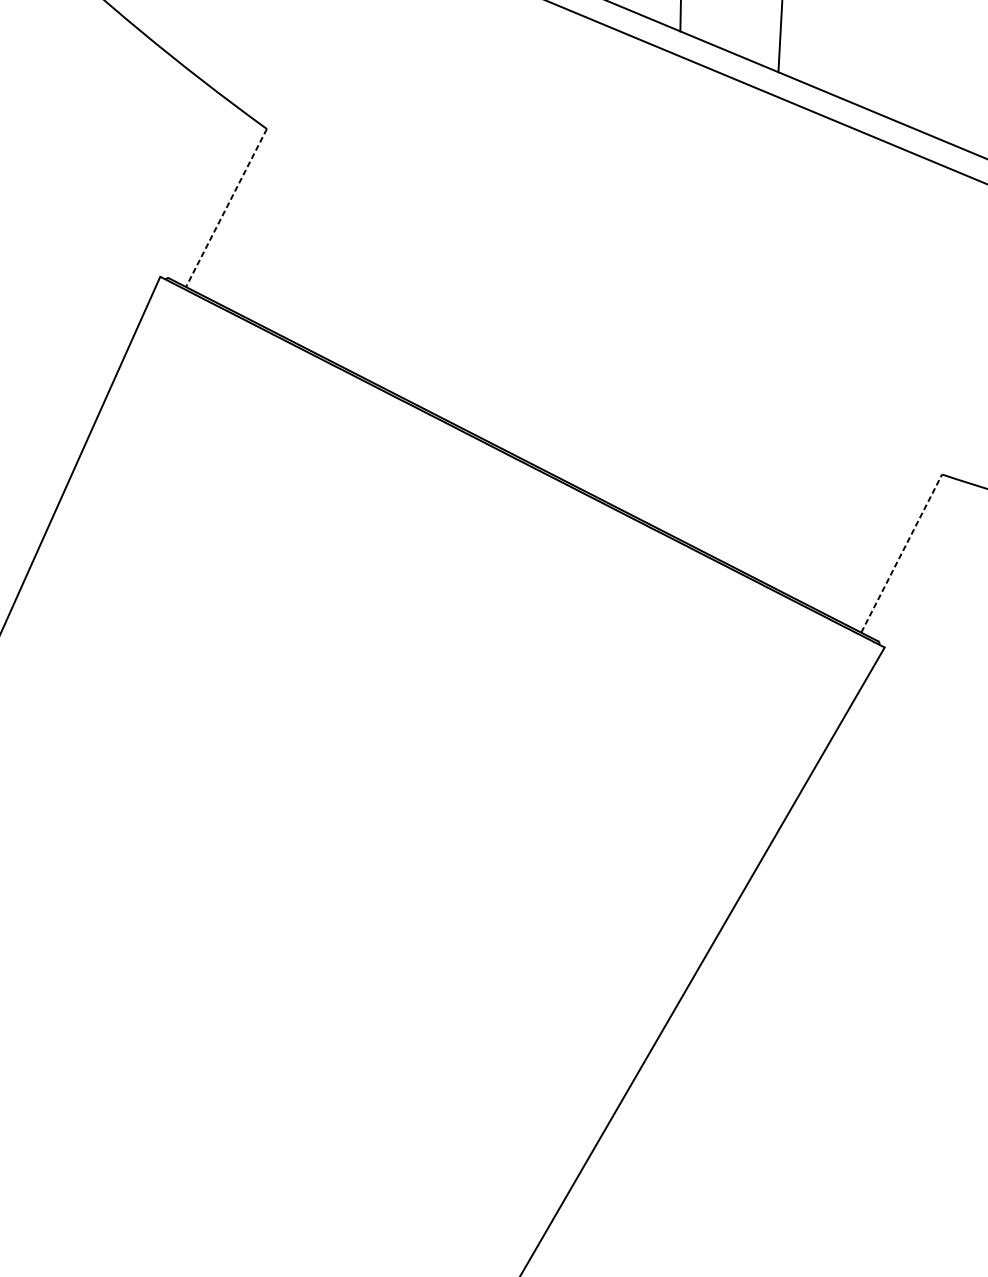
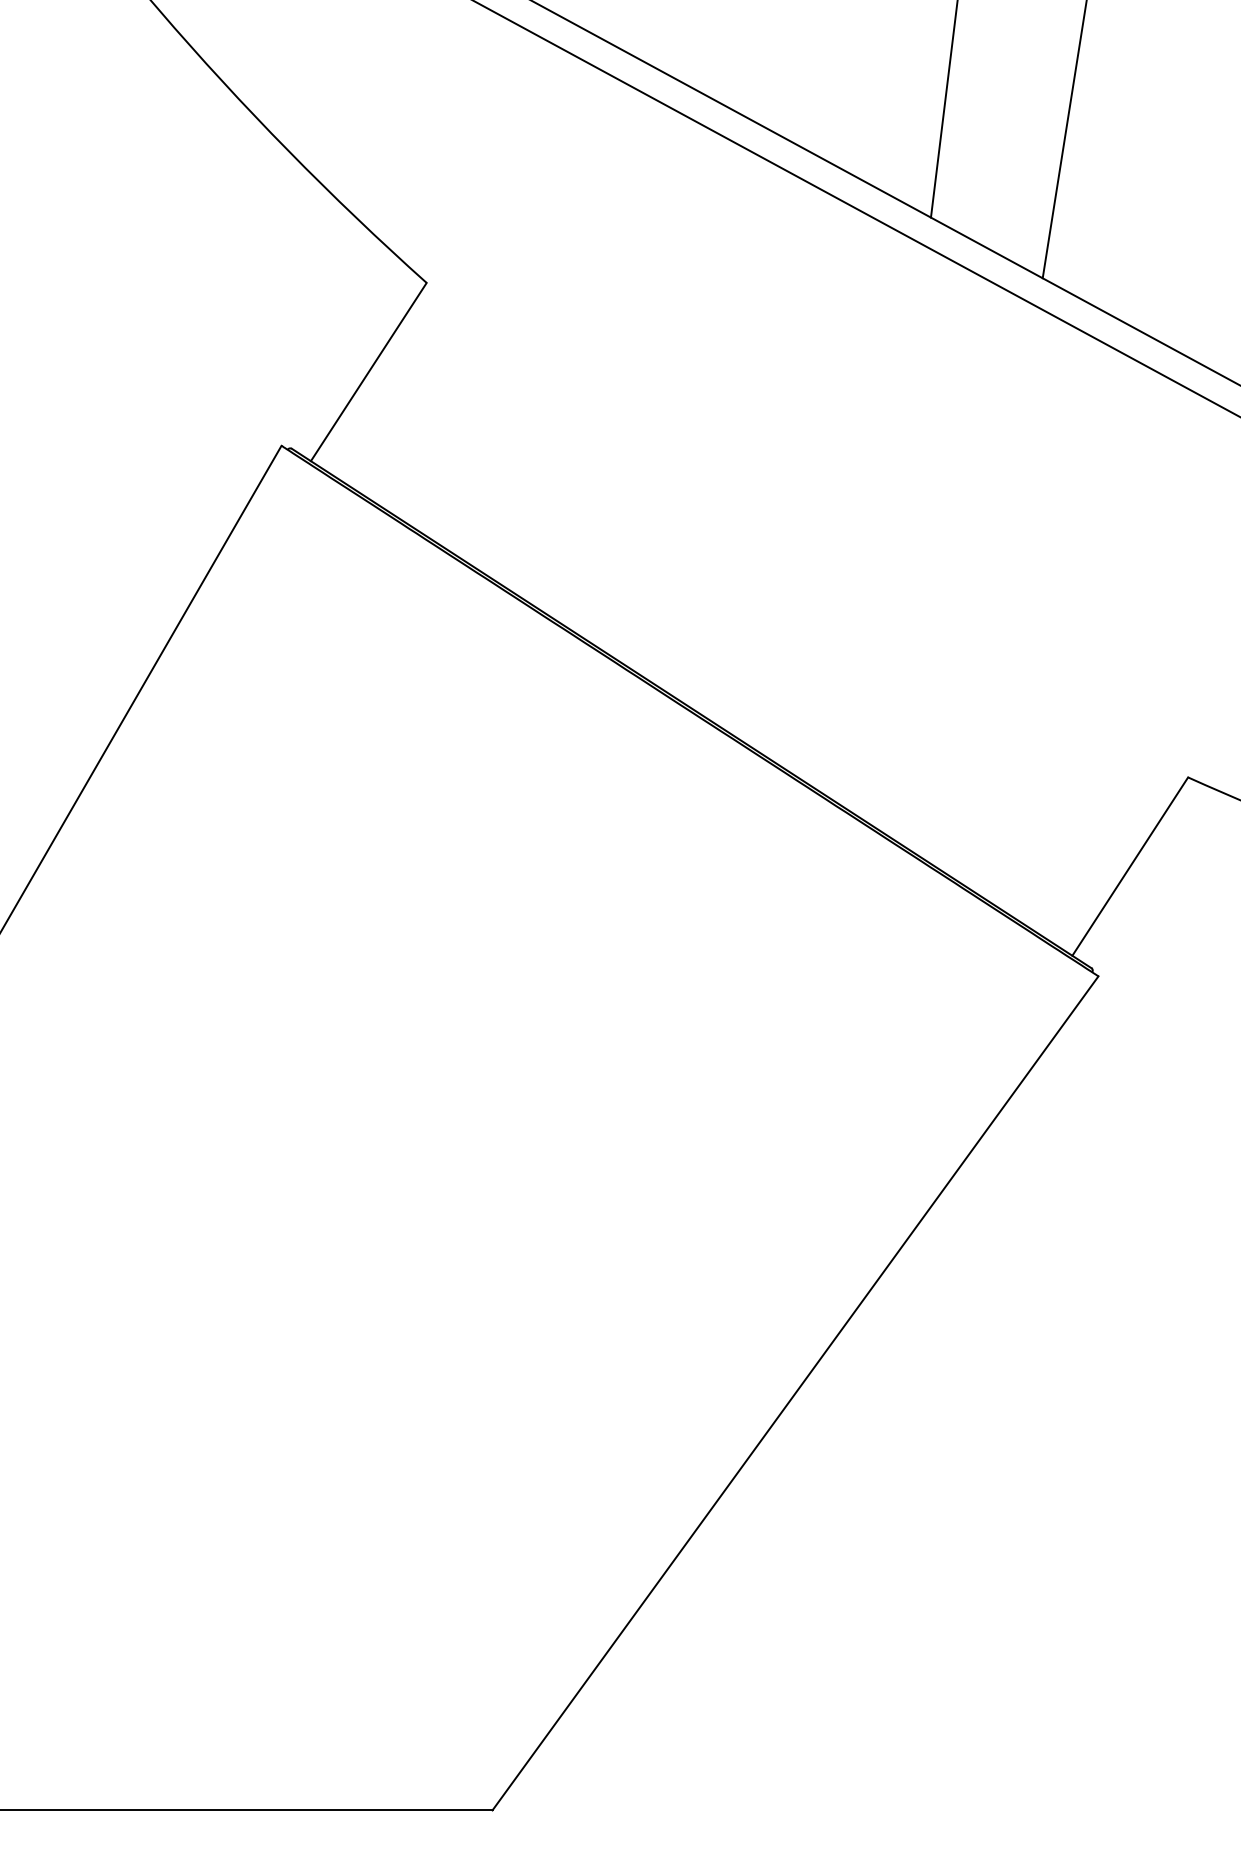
line: (226, 208) -> (368, 372), dashed -> solid
line: (901, 553) -> (1130, 866), dashed -> solid

